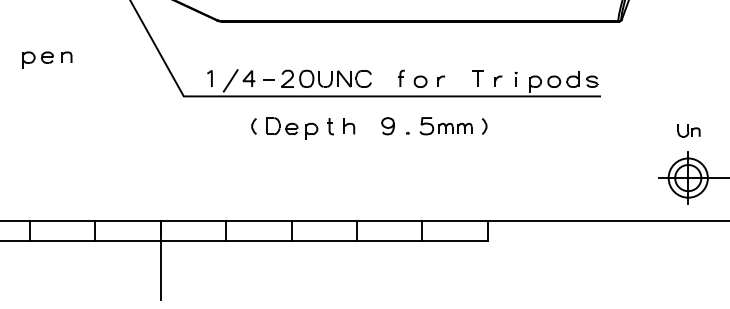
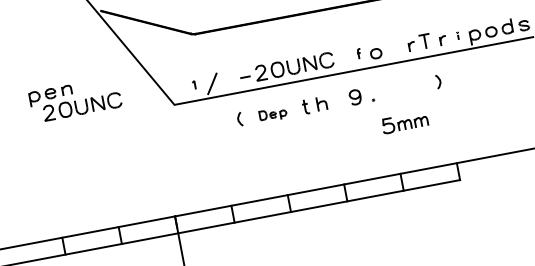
line: (247, 77) -> (226, 78), removed
part: (401, 77) -> (359, 53), size x0.7
part: (80, 78) -> (82, 106), added
part: (209, 78) -> (193, 85), size x0.6
part: (515, 78) -> (457, 35), size x0.6
part: (441, 80) -> (412, 45), moved
part: (445, 126) -> (404, 123), moved
part: (292, 128) -> (273, 114), size x0.6

